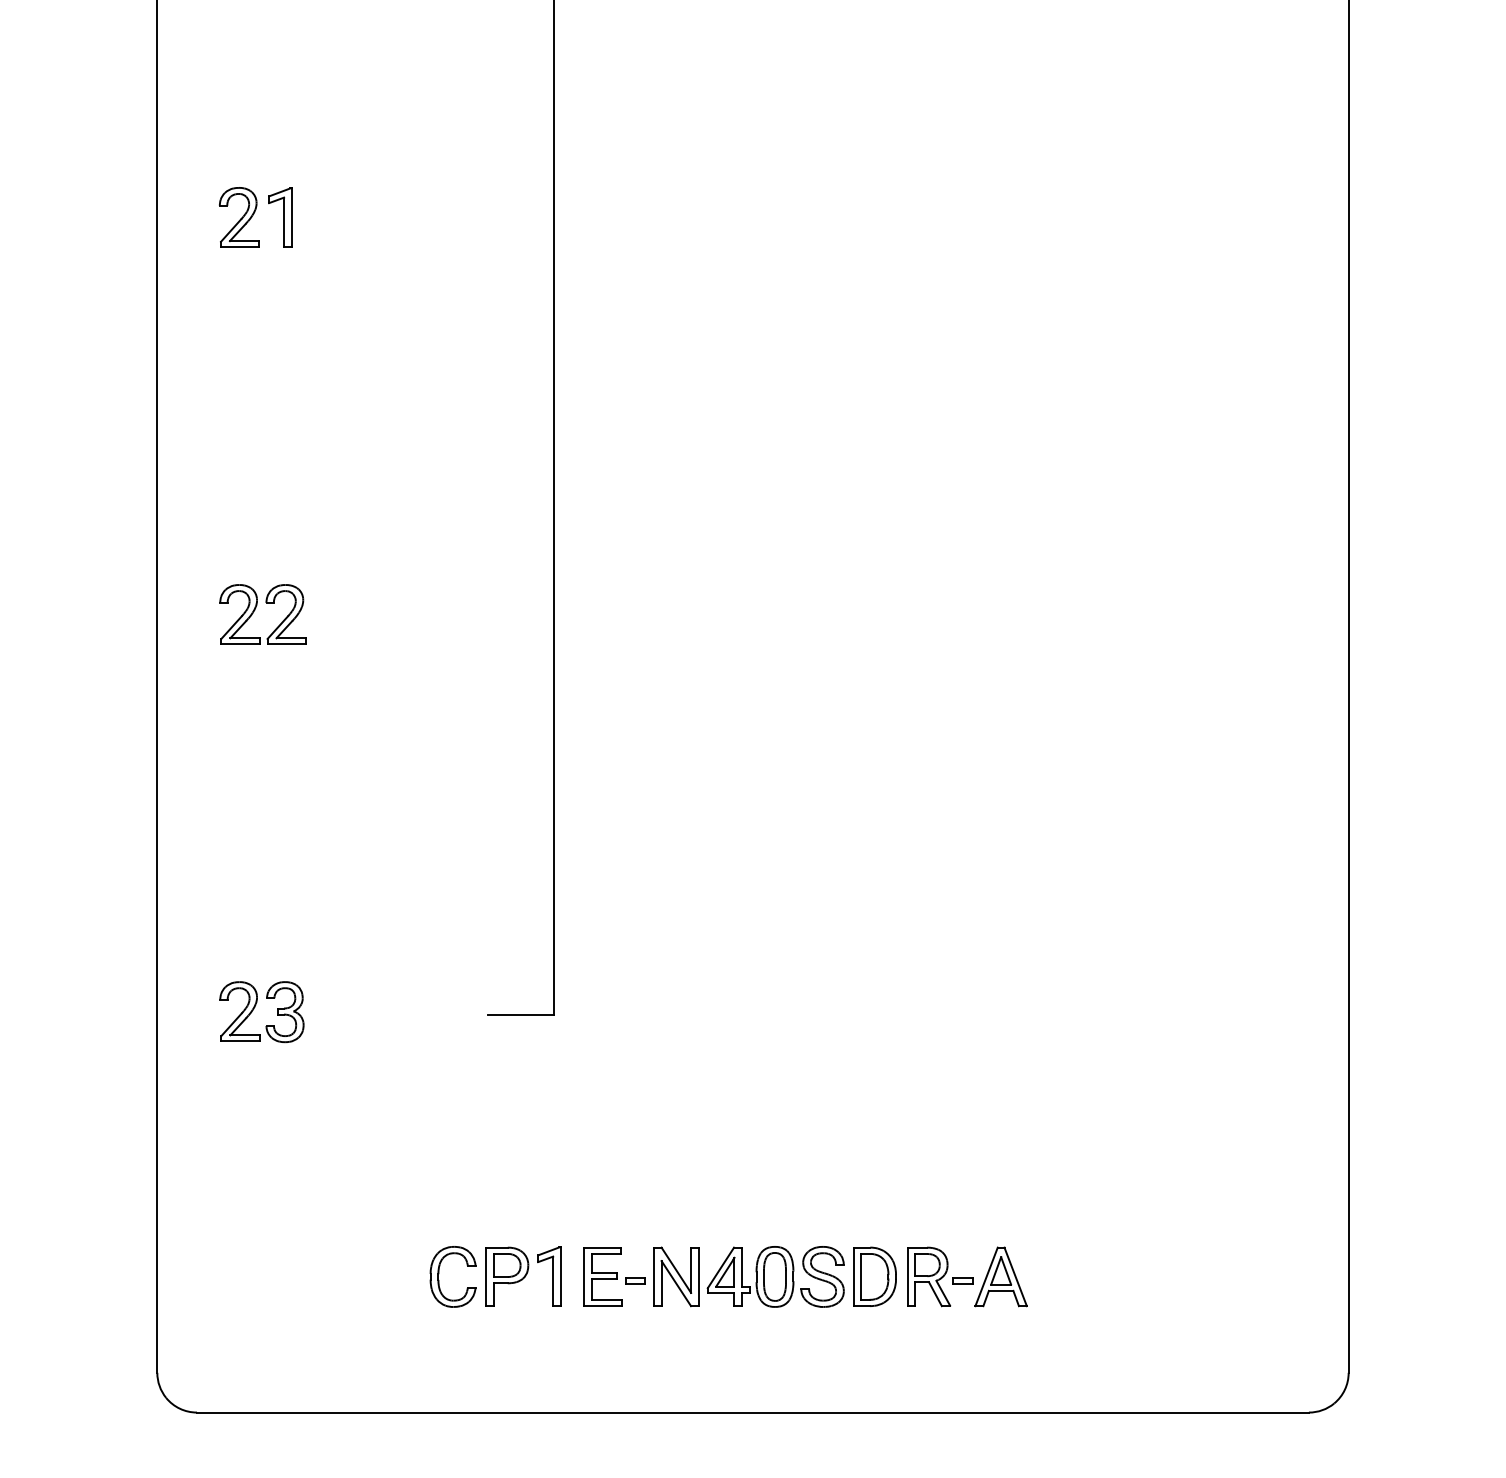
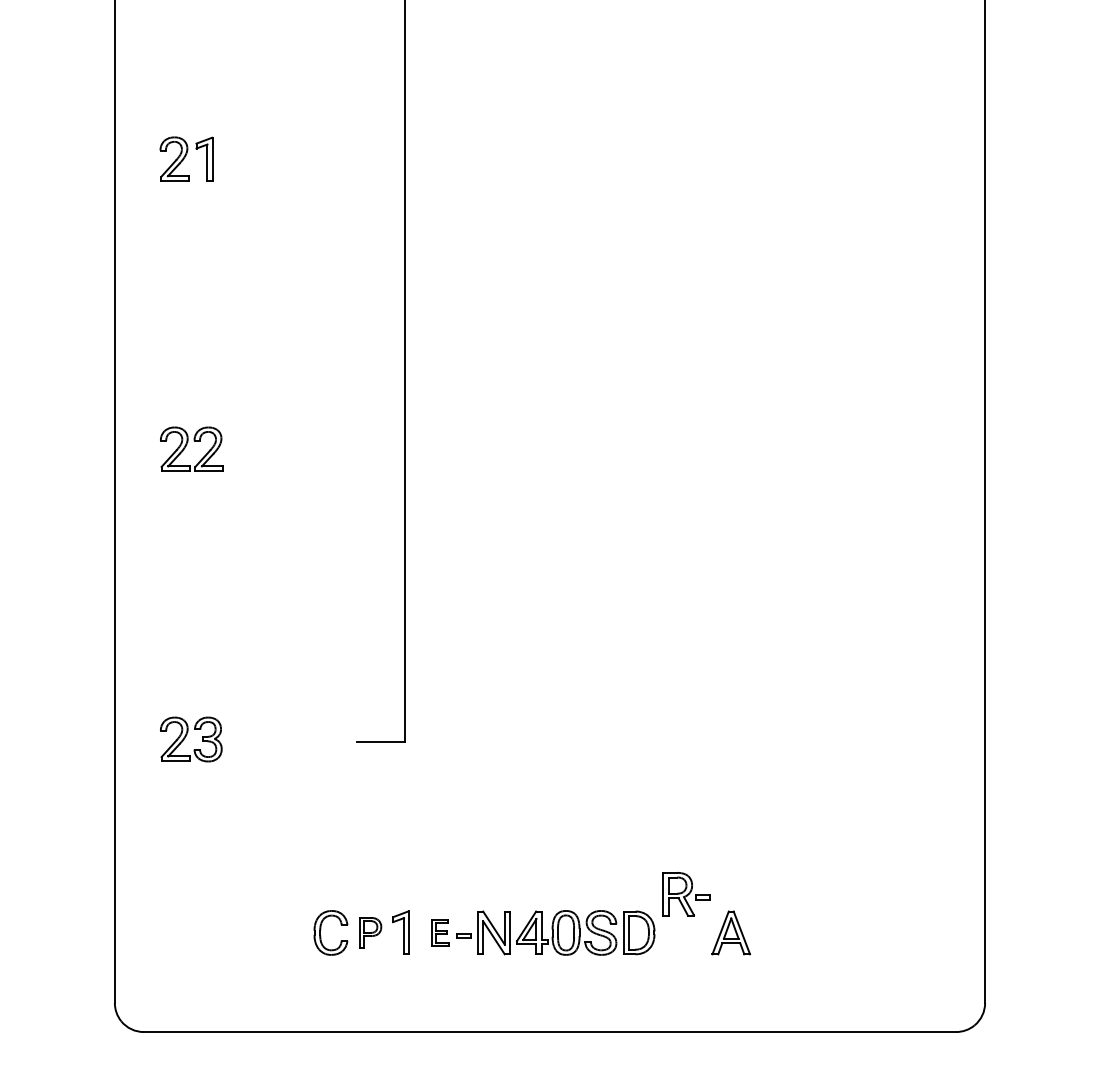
part: (507, 1276) -> (370, 932), size x0.7
part: (602, 1276) -> (440, 932), size x0.6
part: (940, 1276) -> (686, 893), moved

